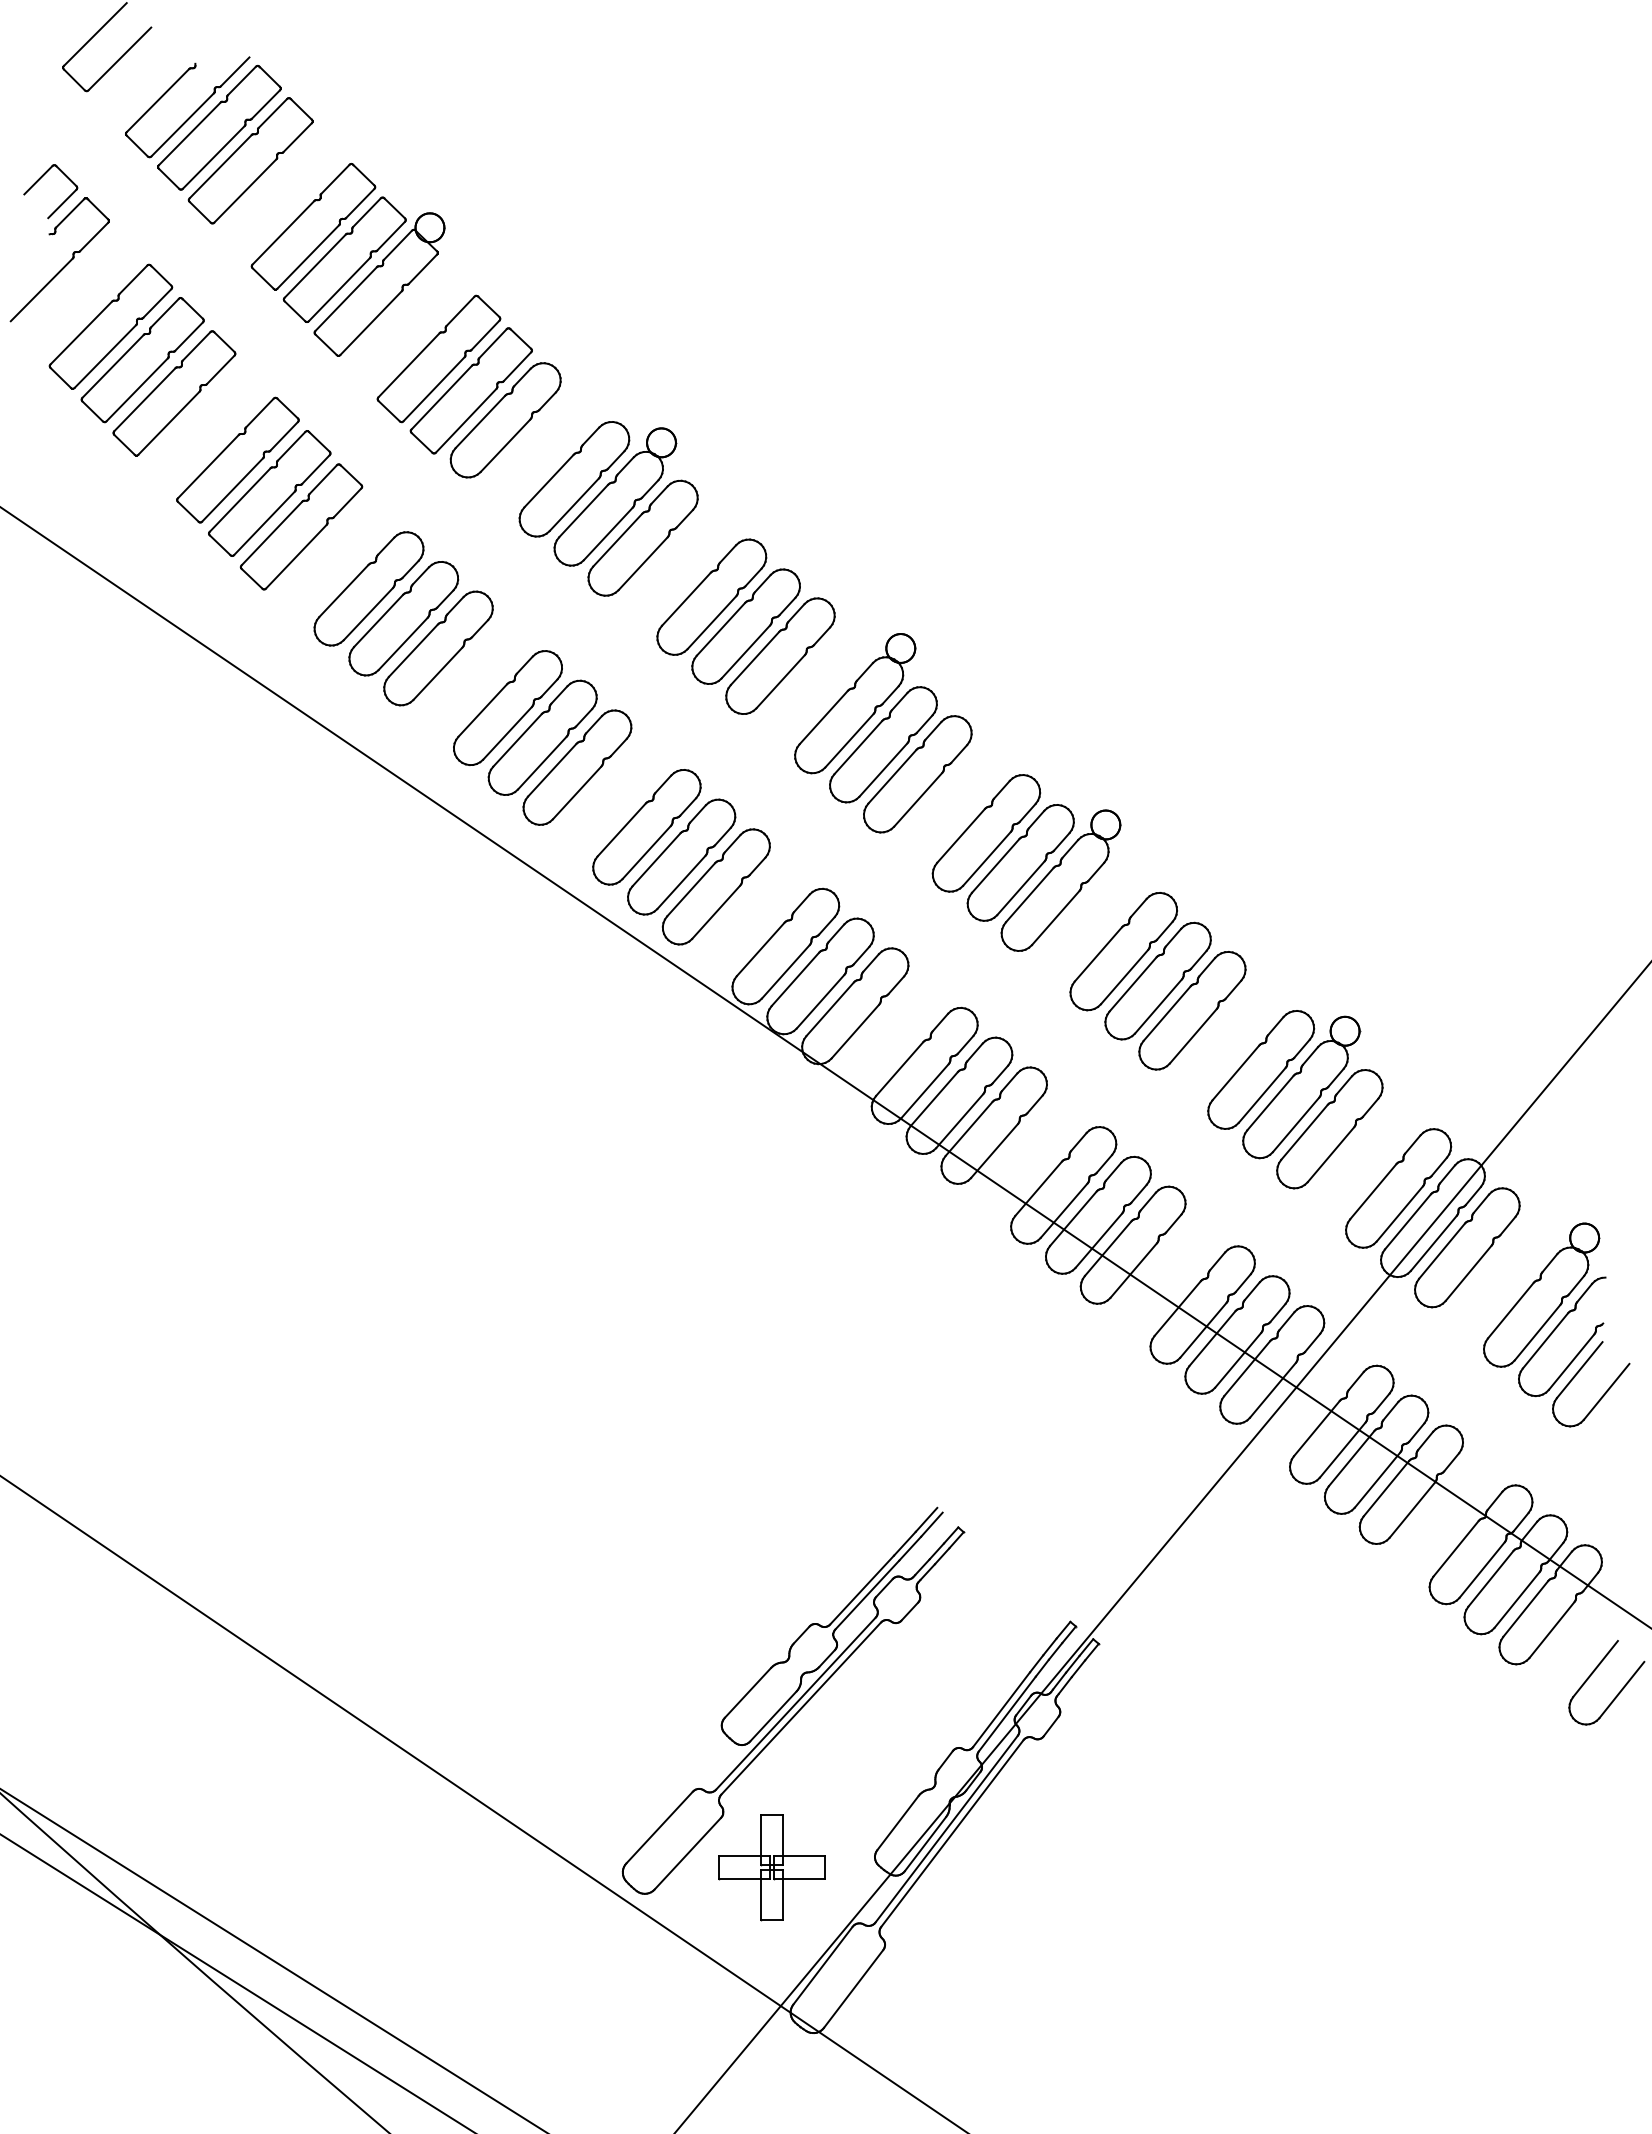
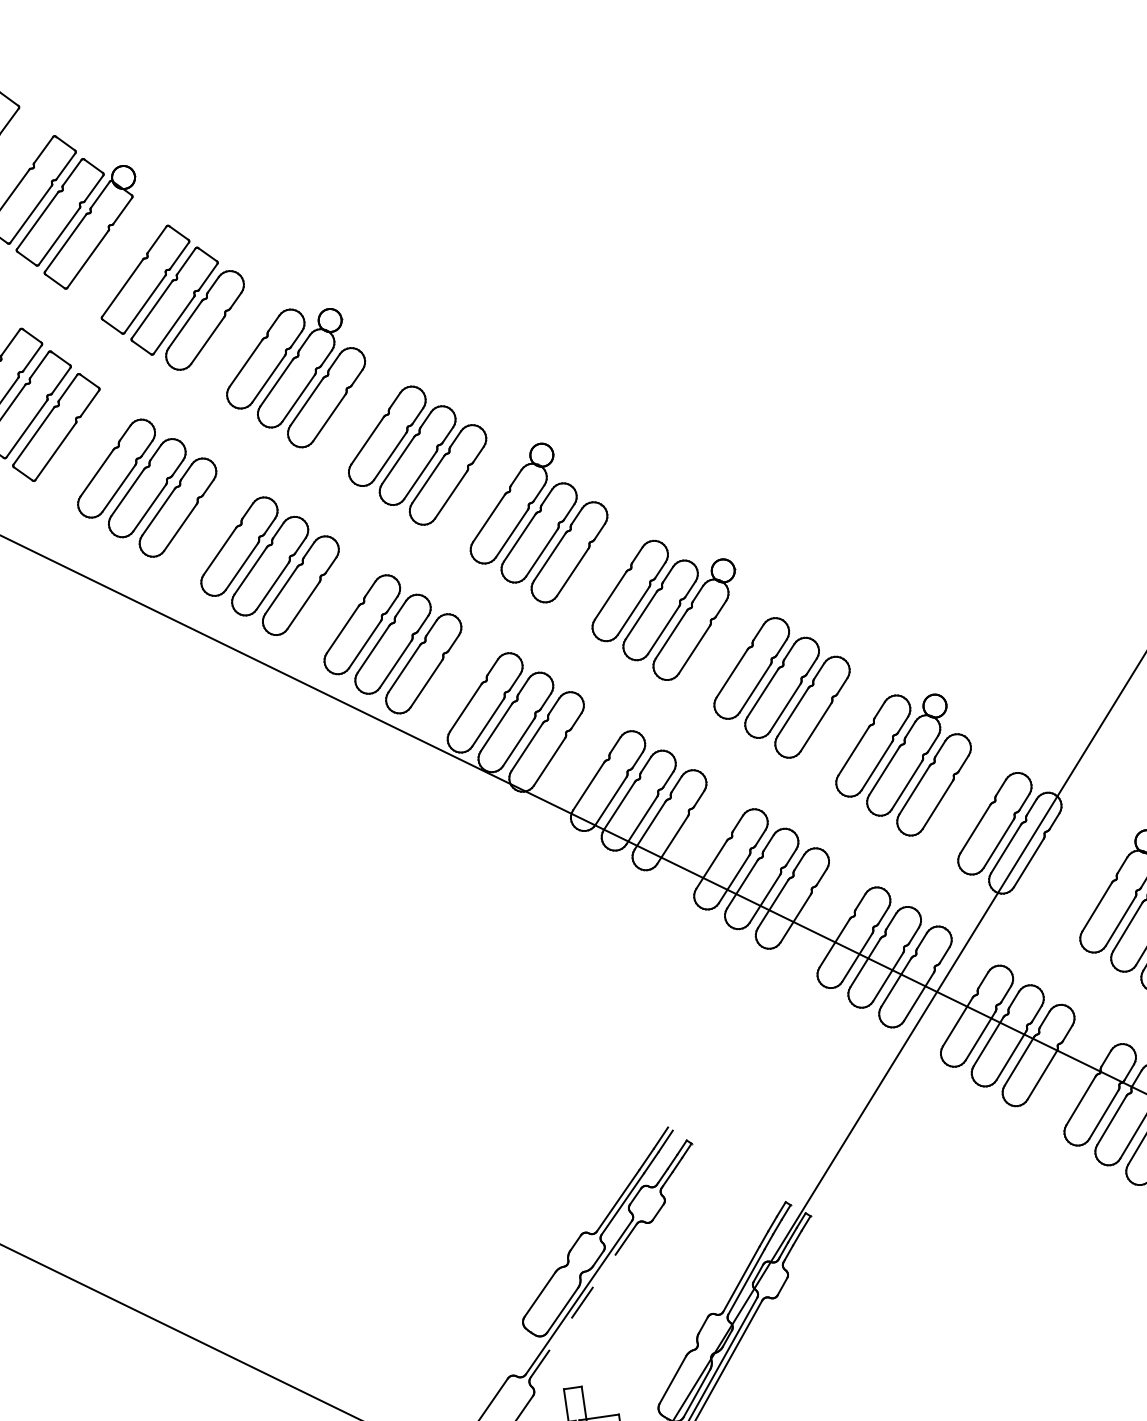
part: (1467, 1247) -> (1055, 862), removed
line: (800, 1708) -> (583, 1300), solid -> dashed

